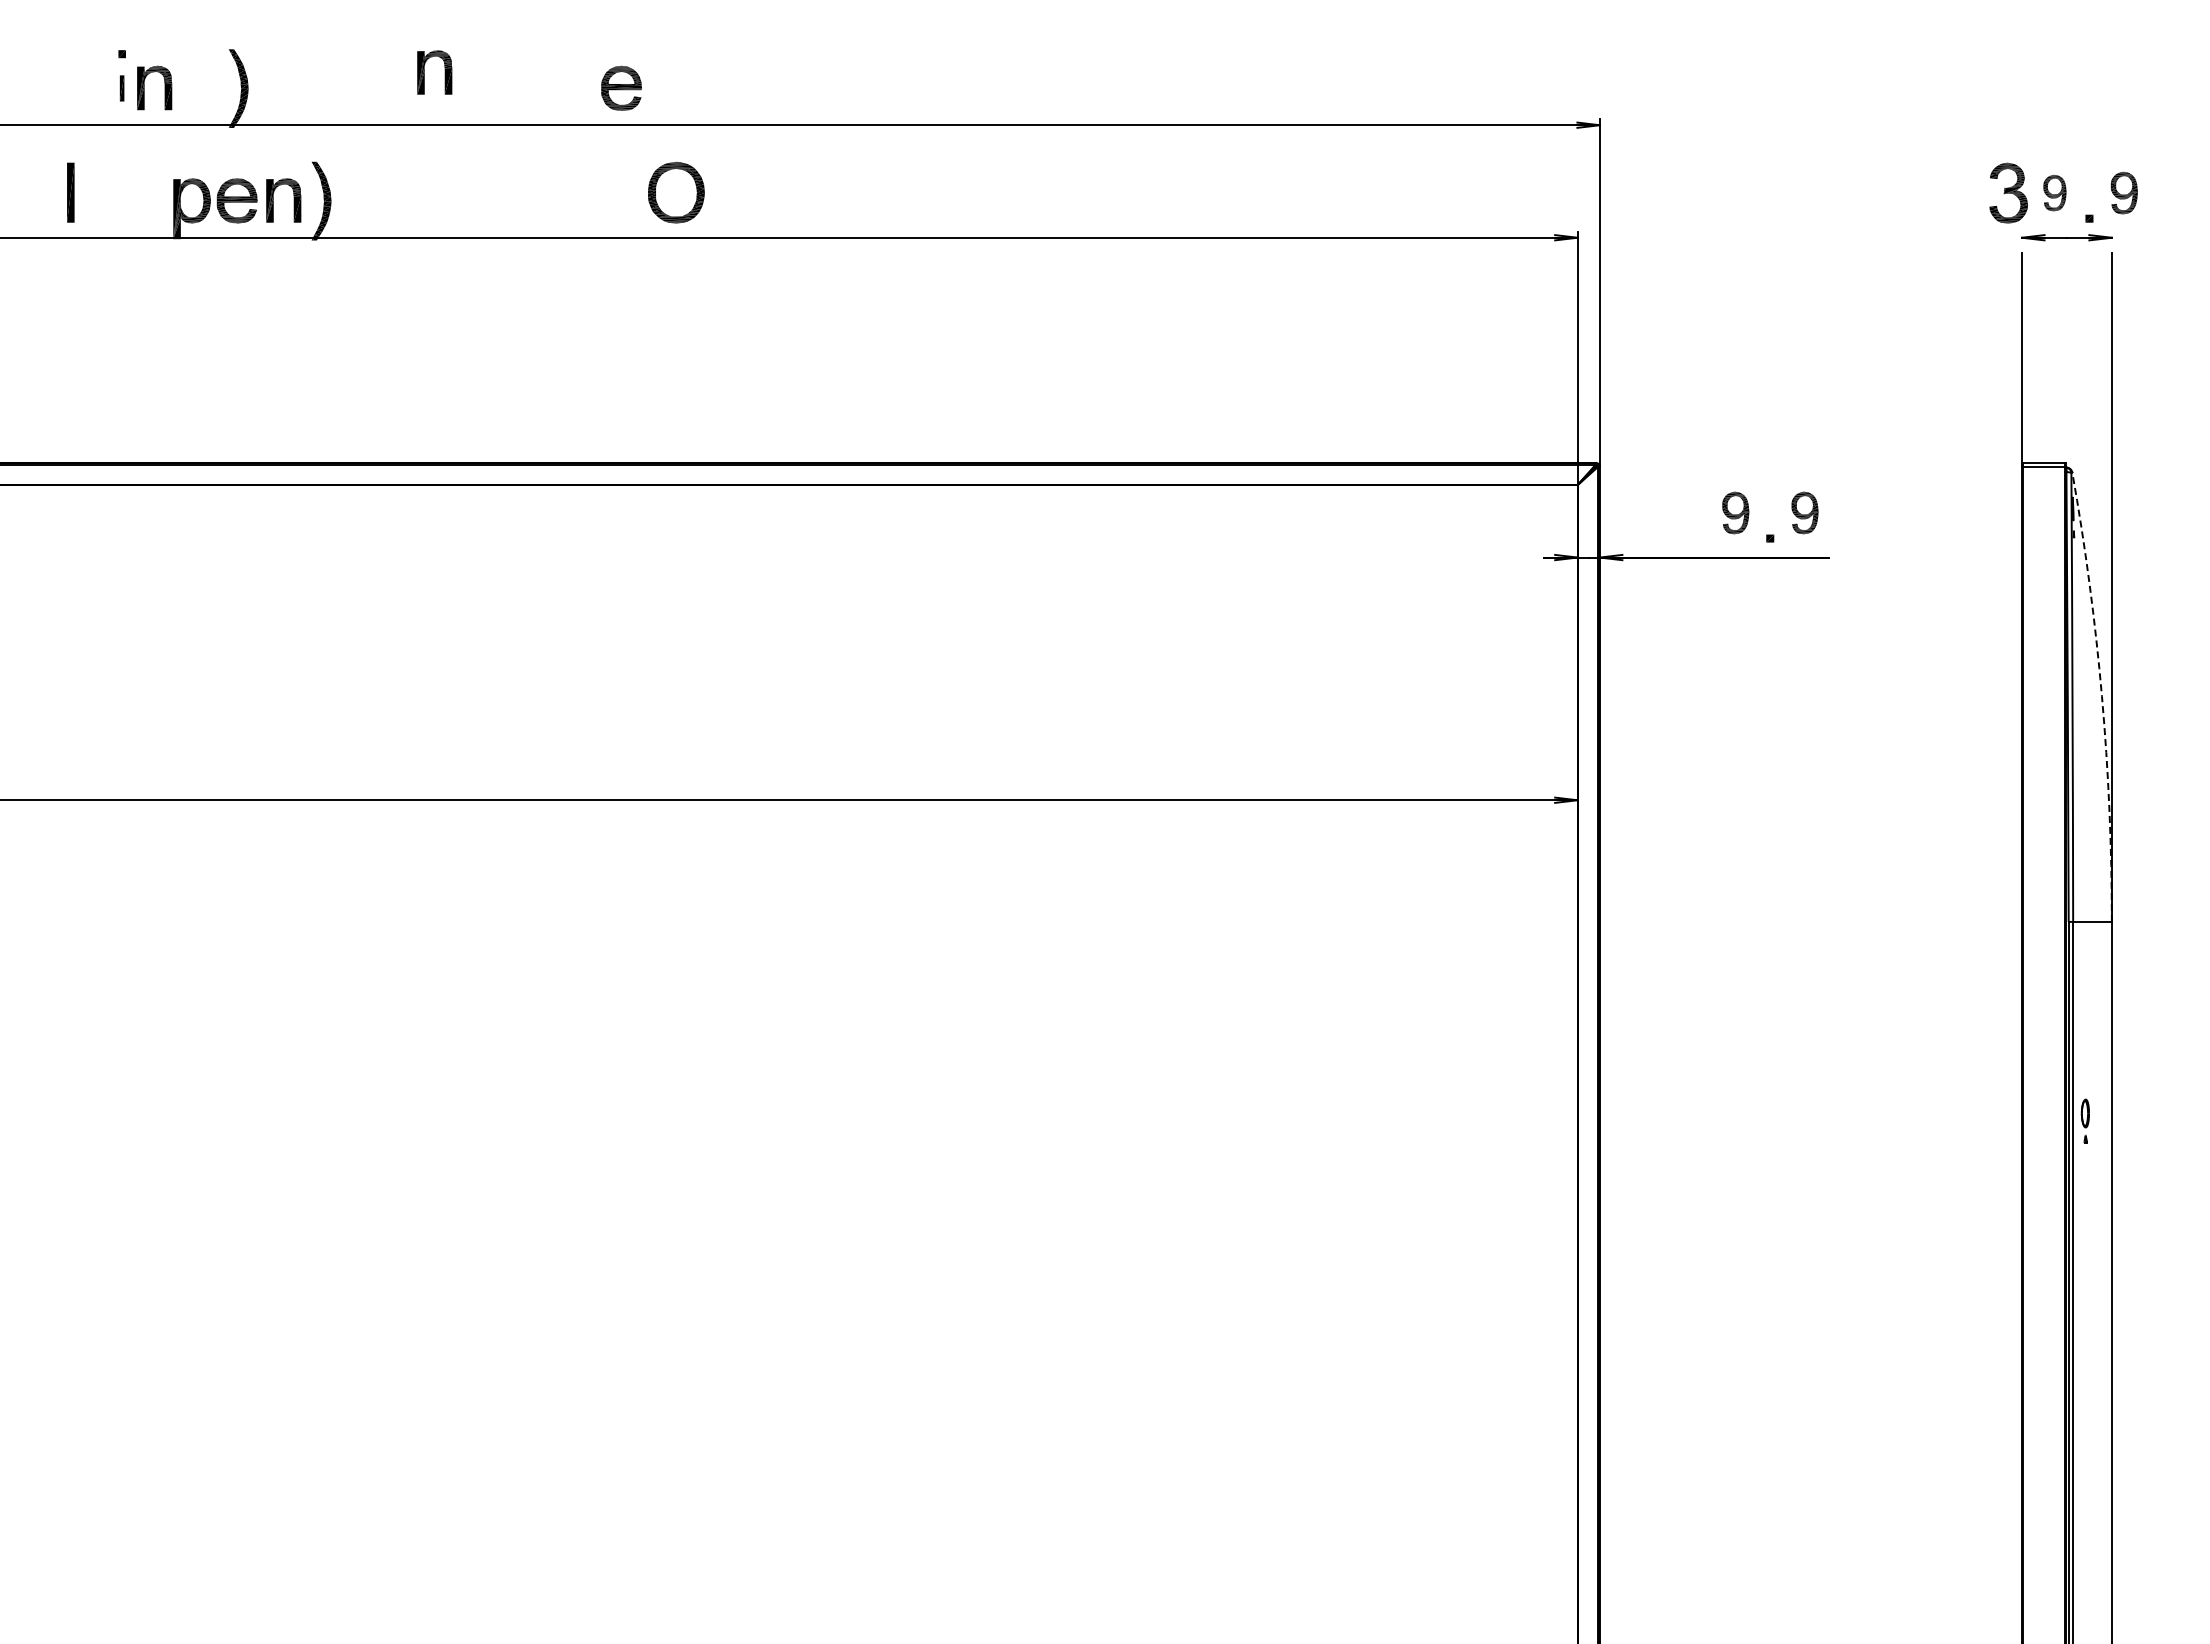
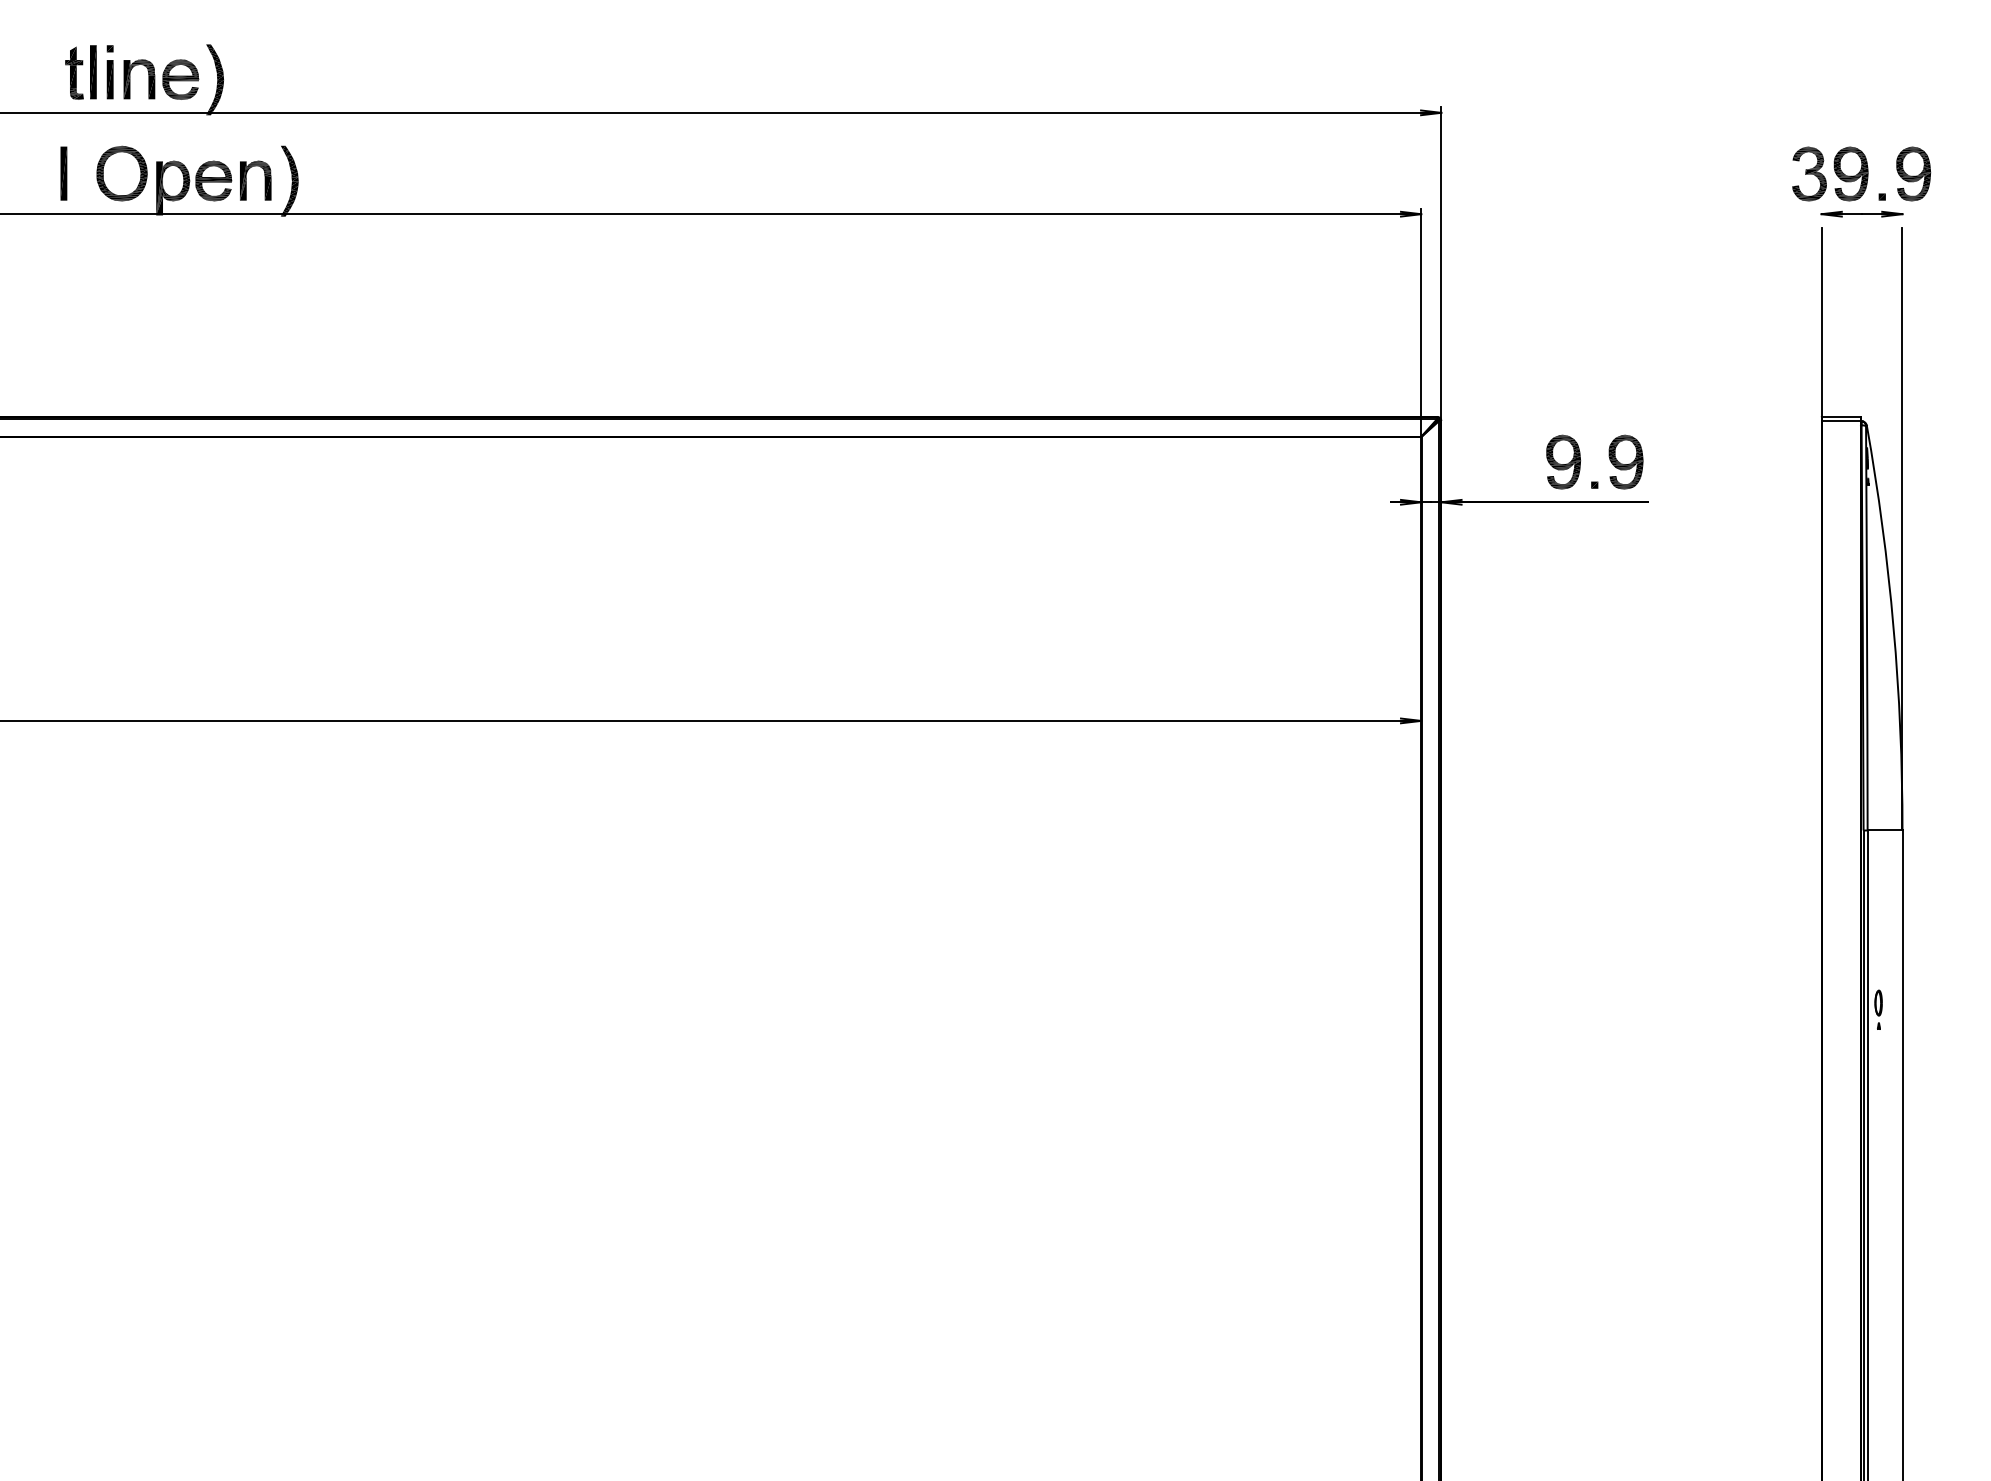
part: (424, 72) -> (382, 65), removed
part: (89, 80) -> (80, 72), added
part: (621, 87) -> (180, 78), moved
part: (121, 88) -> (109, 79), size x1.67
part: (676, 192) -> (122, 173), moved
part: (2054, 192) -> (1850, 173), size x1.67
part: (2124, 192) -> (1913, 173), size x1.43
part: (1735, 512) -> (1563, 461), size x1.43
part: (1804, 512) -> (1625, 461), size x1.43
arc: (2101, 696) -> (1893, 627), dashed -> solid

